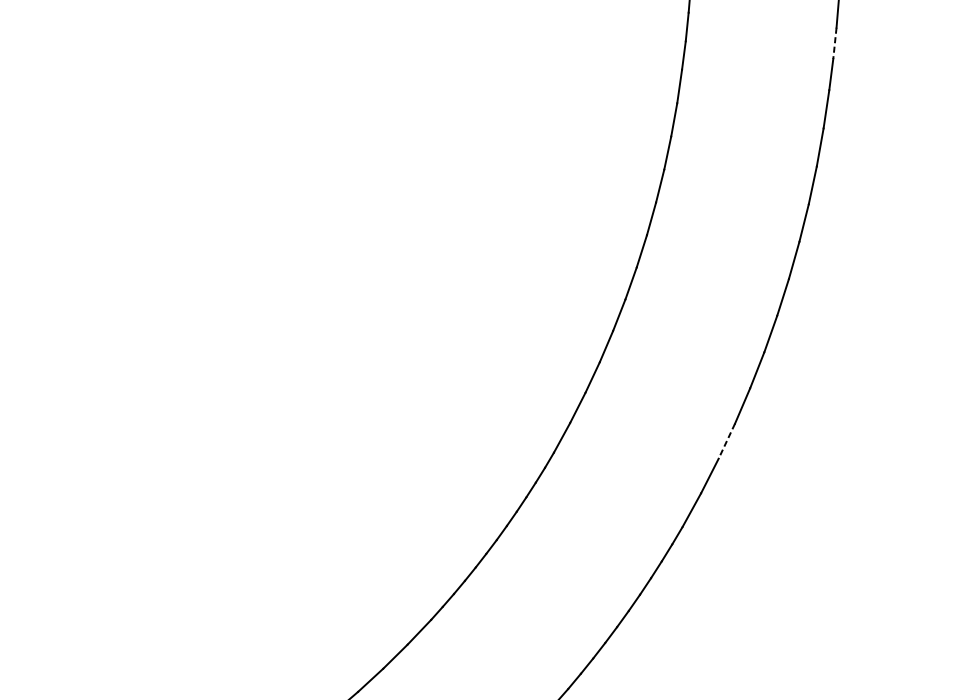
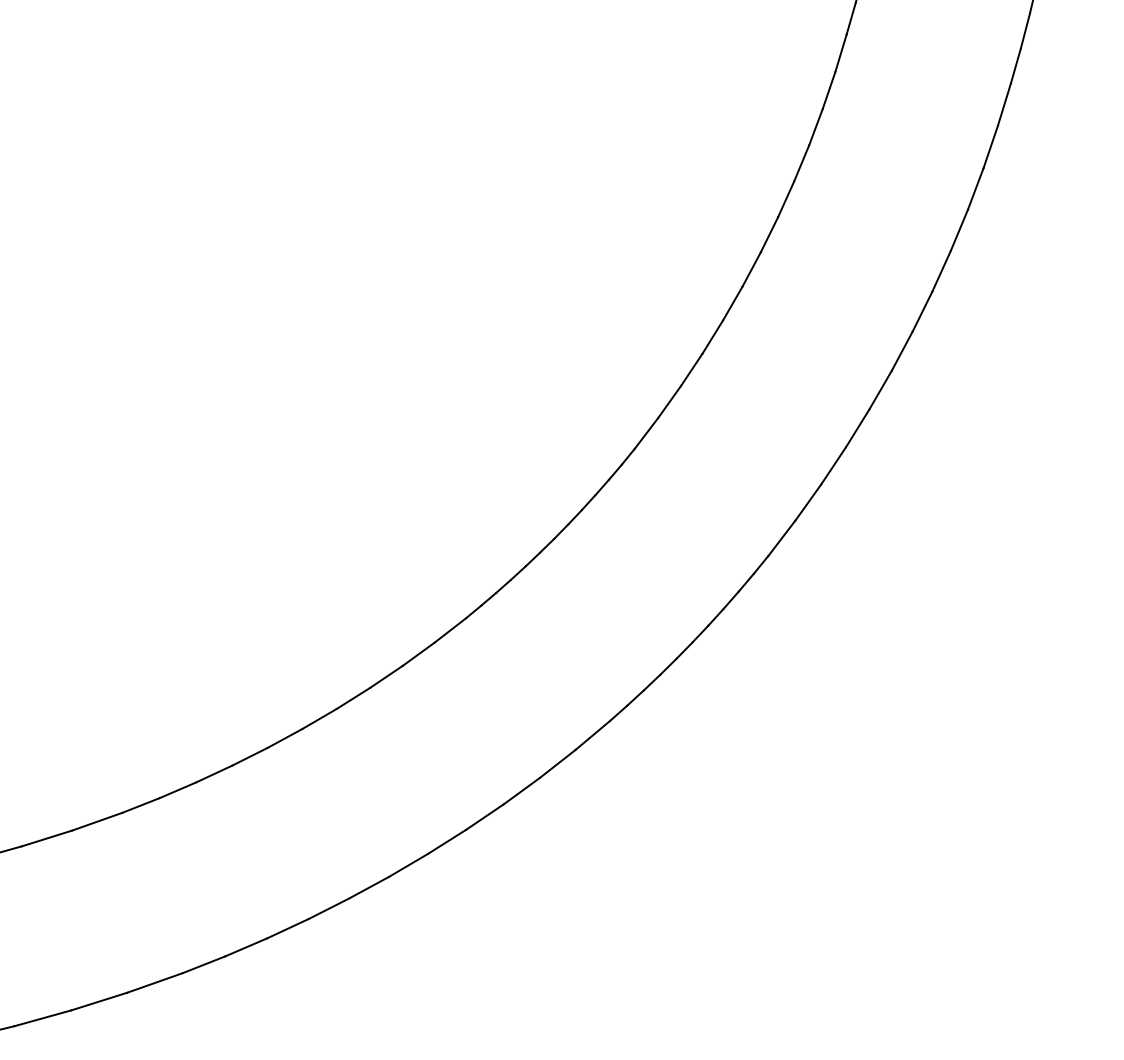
line: (835, 43) -> (1025, 31), dashed -> solid
line: (726, 441) -> (833, 466), dashed -> solid

